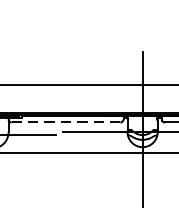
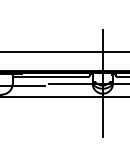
line: (66, 122) -> (51, 77), dashed -> solid

